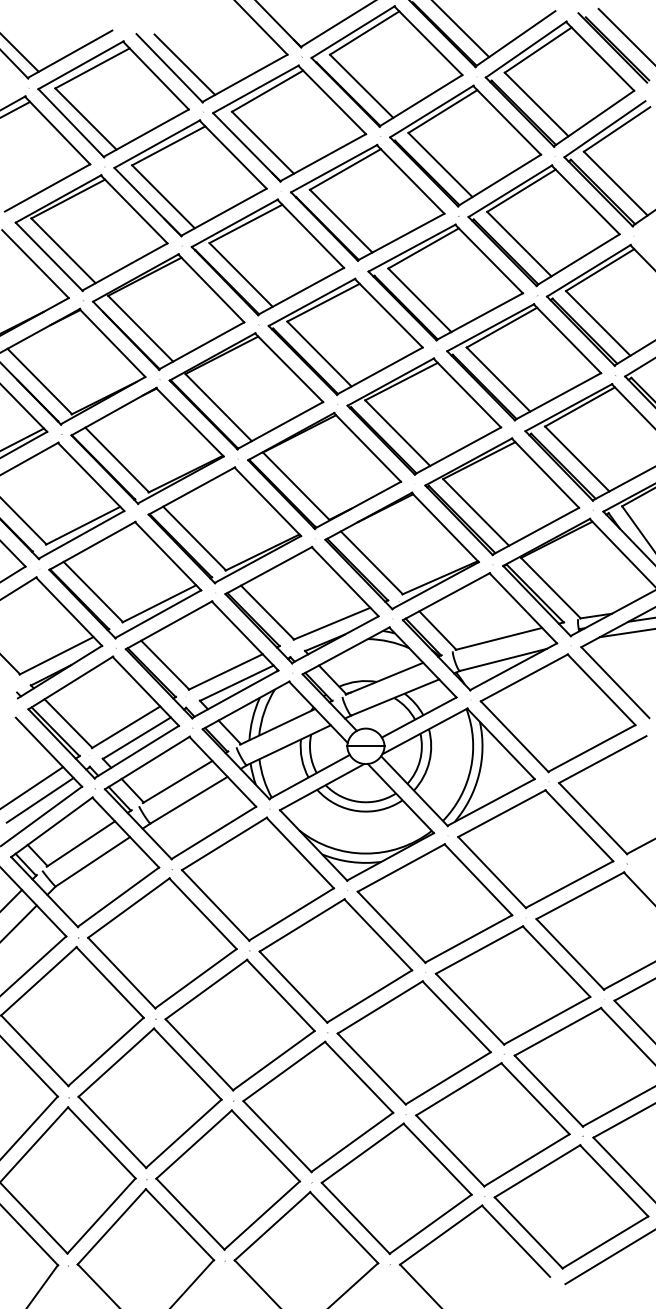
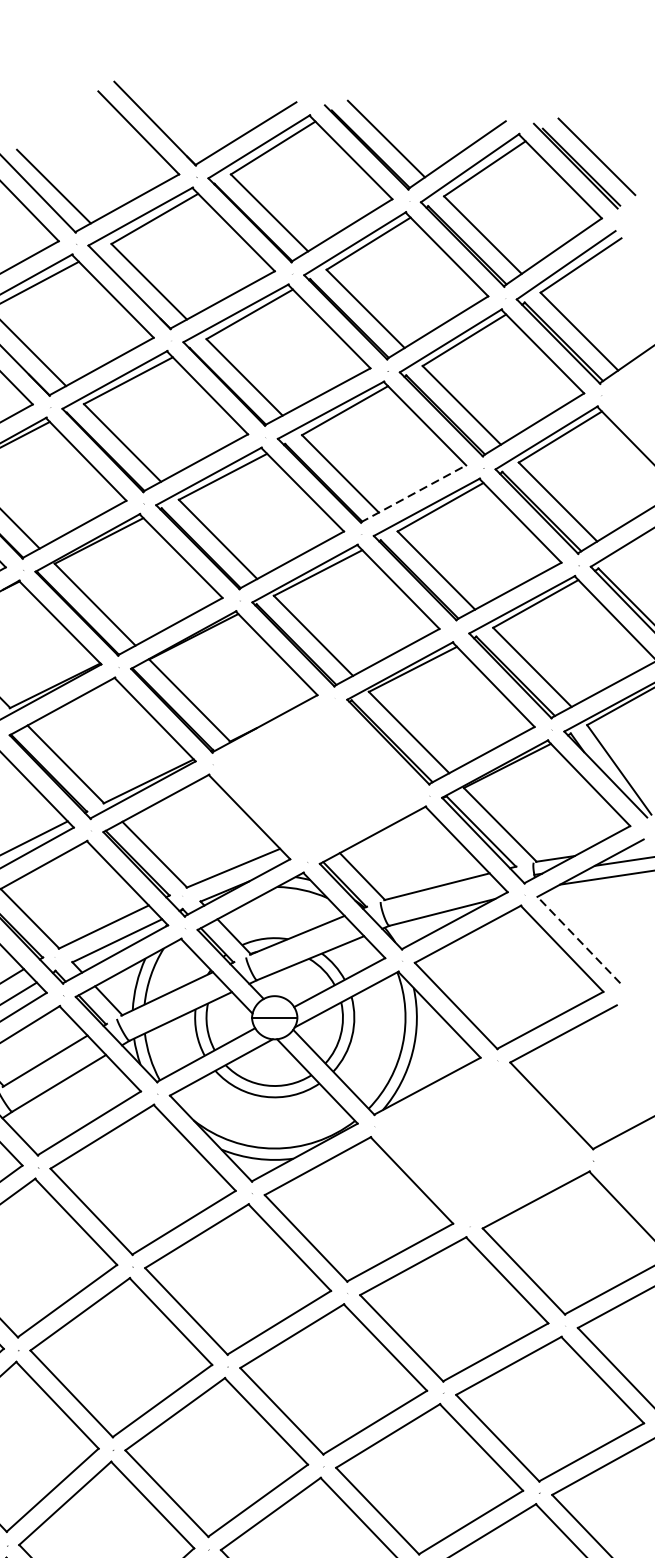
line: (480, 316) -> (414, 493), solid -> dashed
part: (401, 550) -> (318, 778), removed
line: (615, 682) -> (579, 939), solid -> dashed
part: (535, 849) -> (481, 1143), removed

